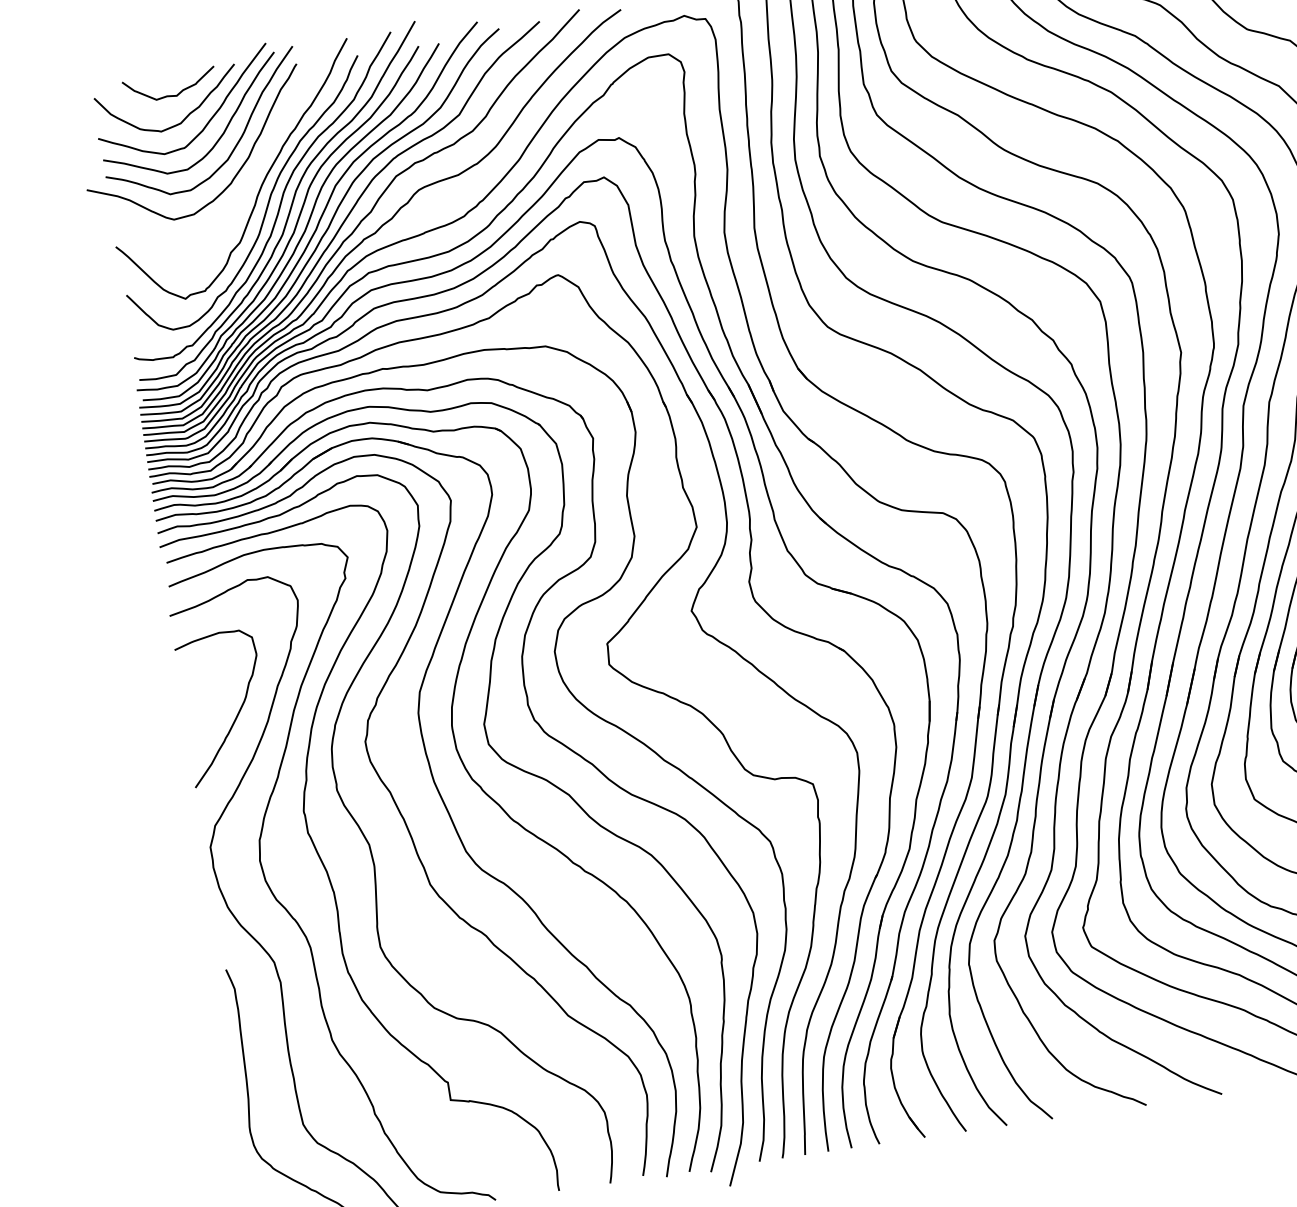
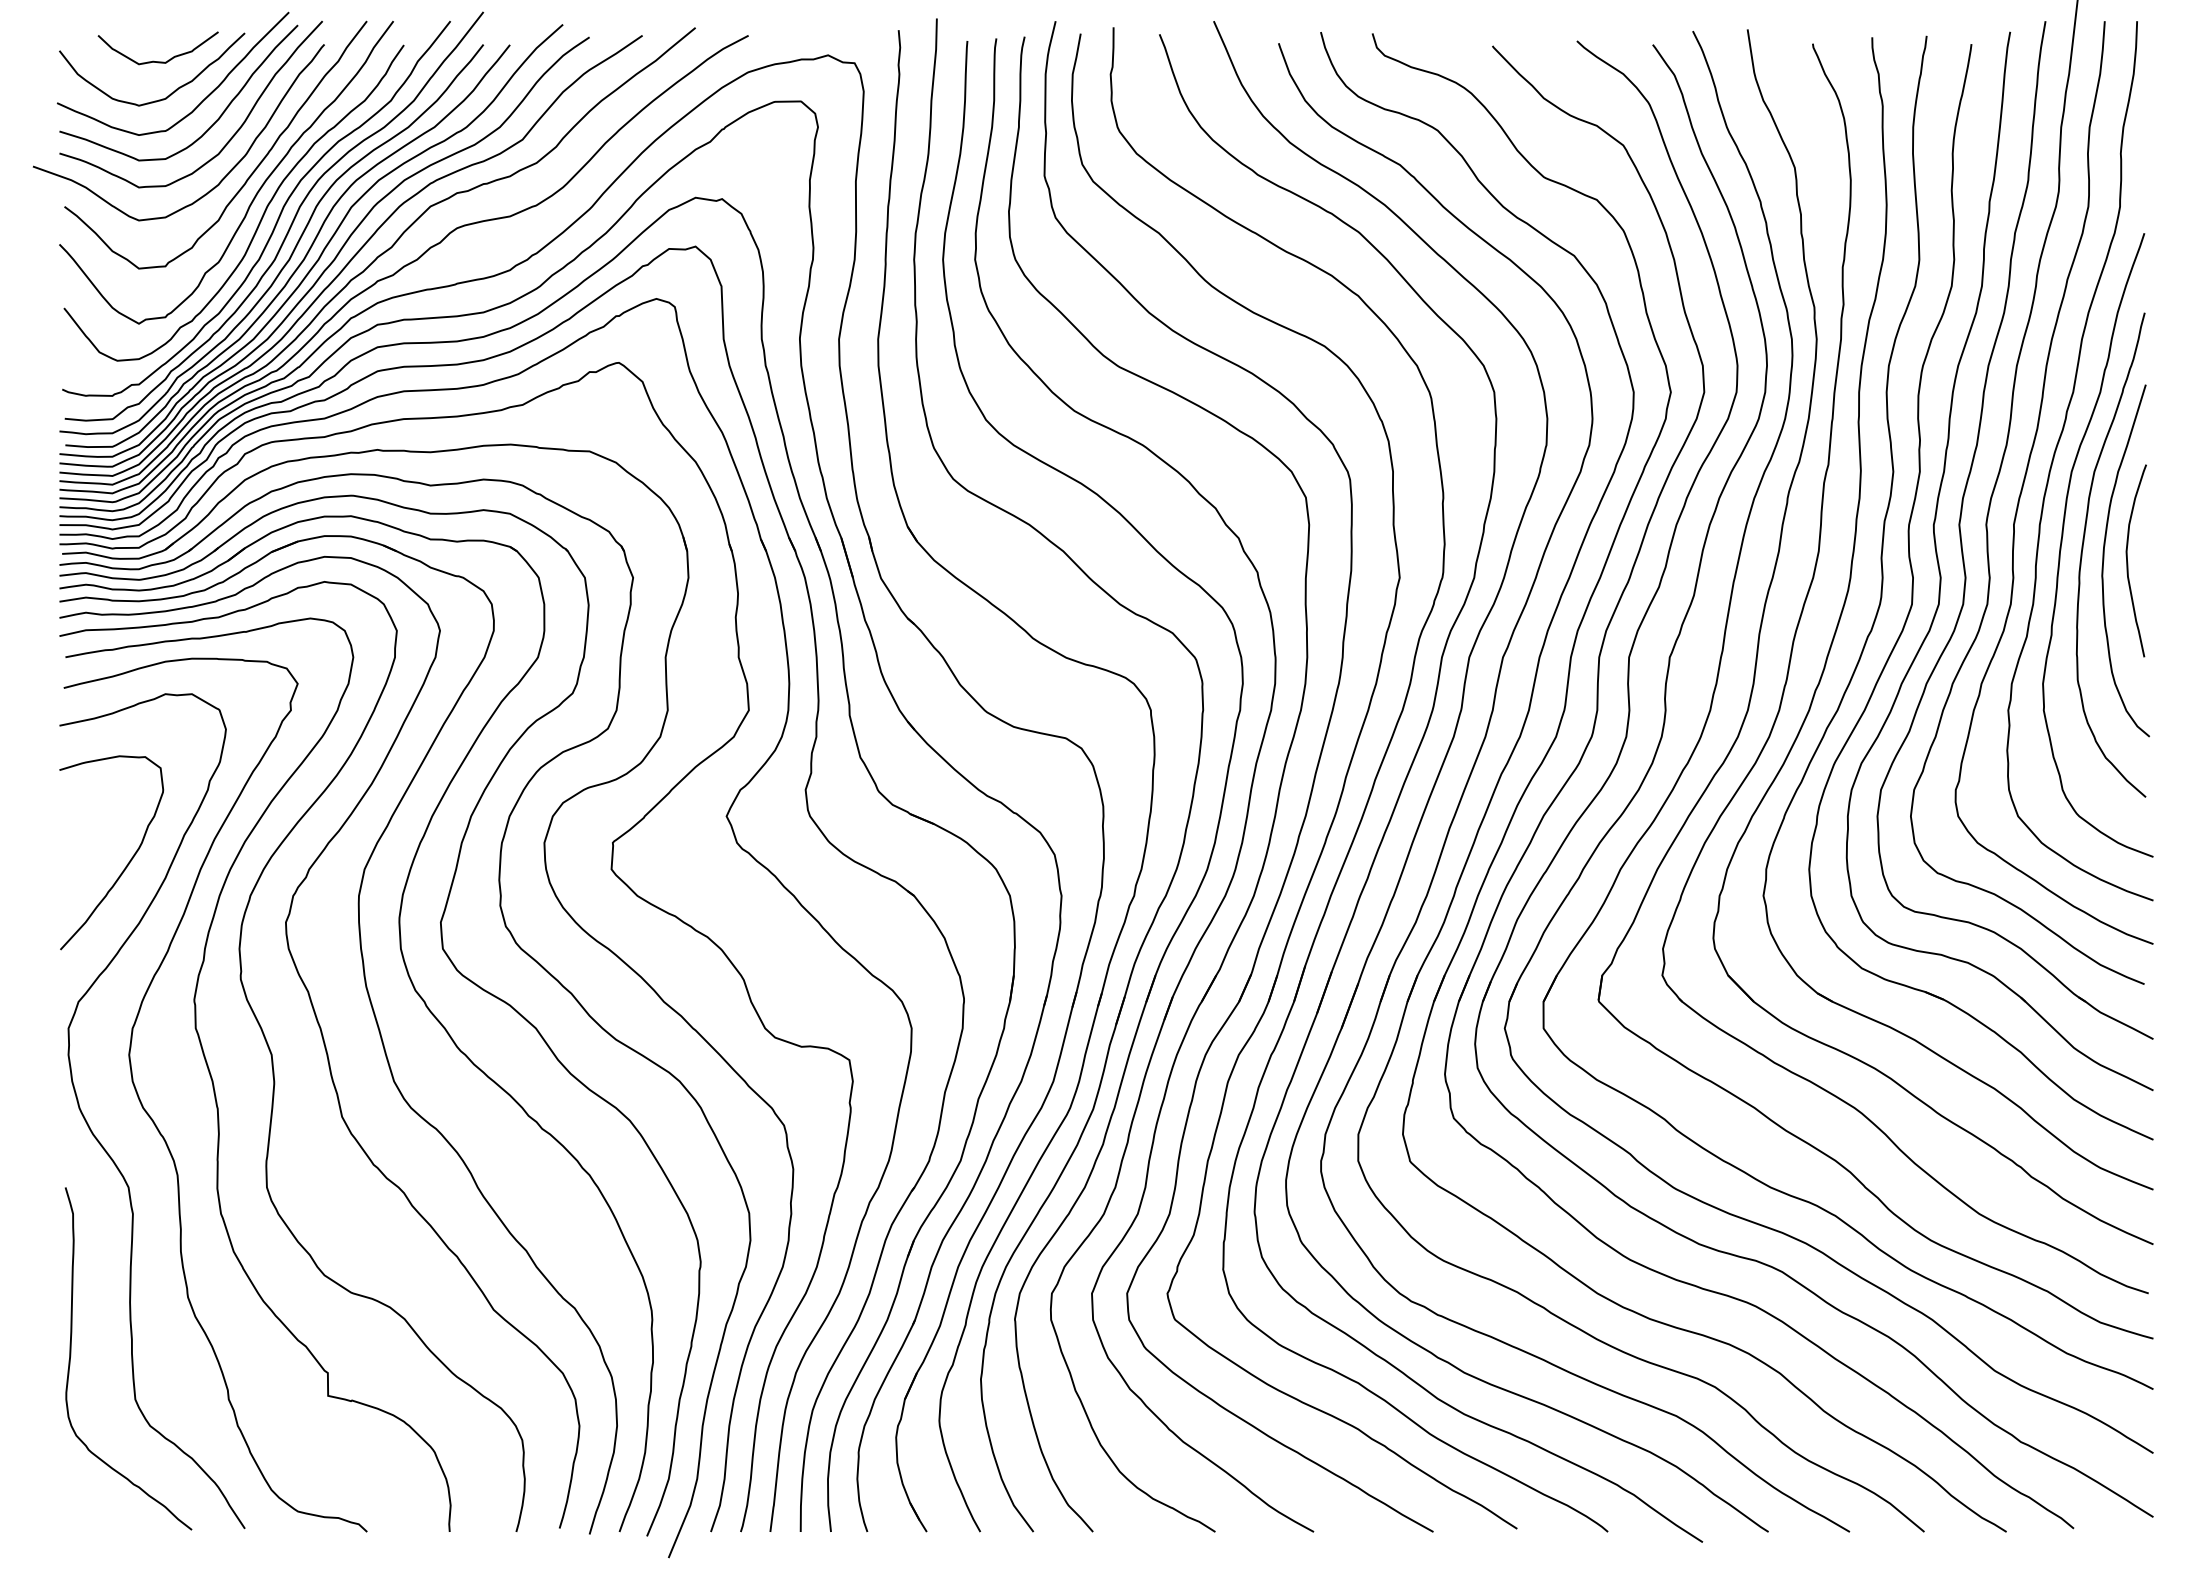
curve: (255, 169) -> (252, 171), added

